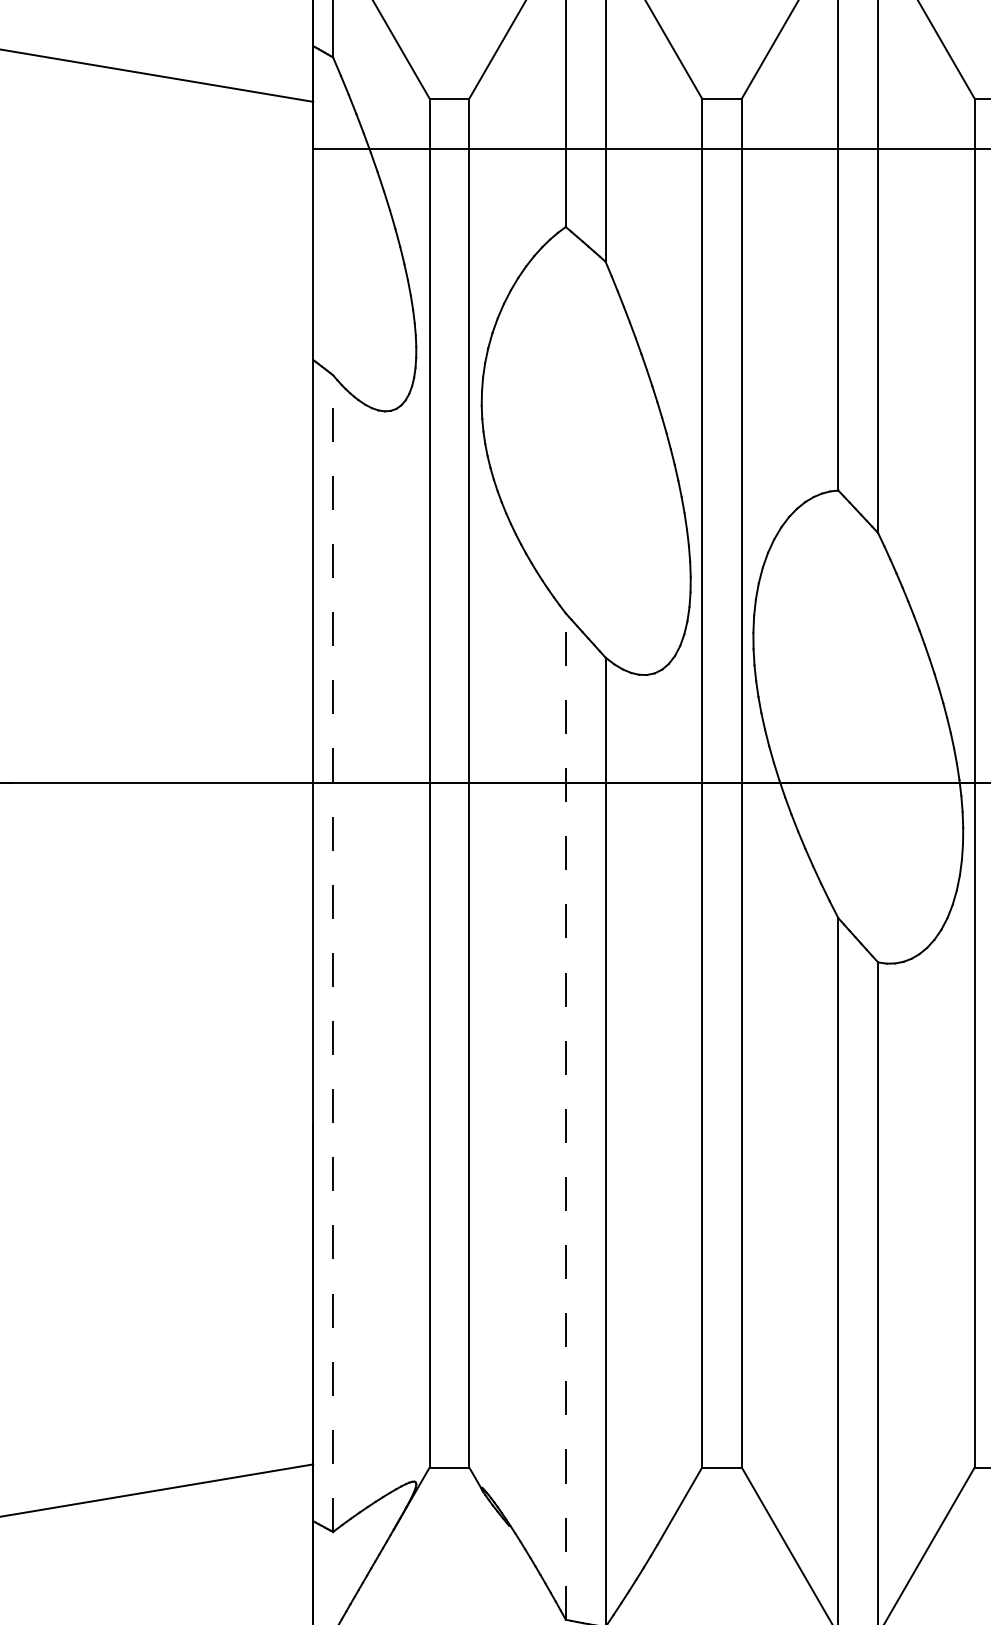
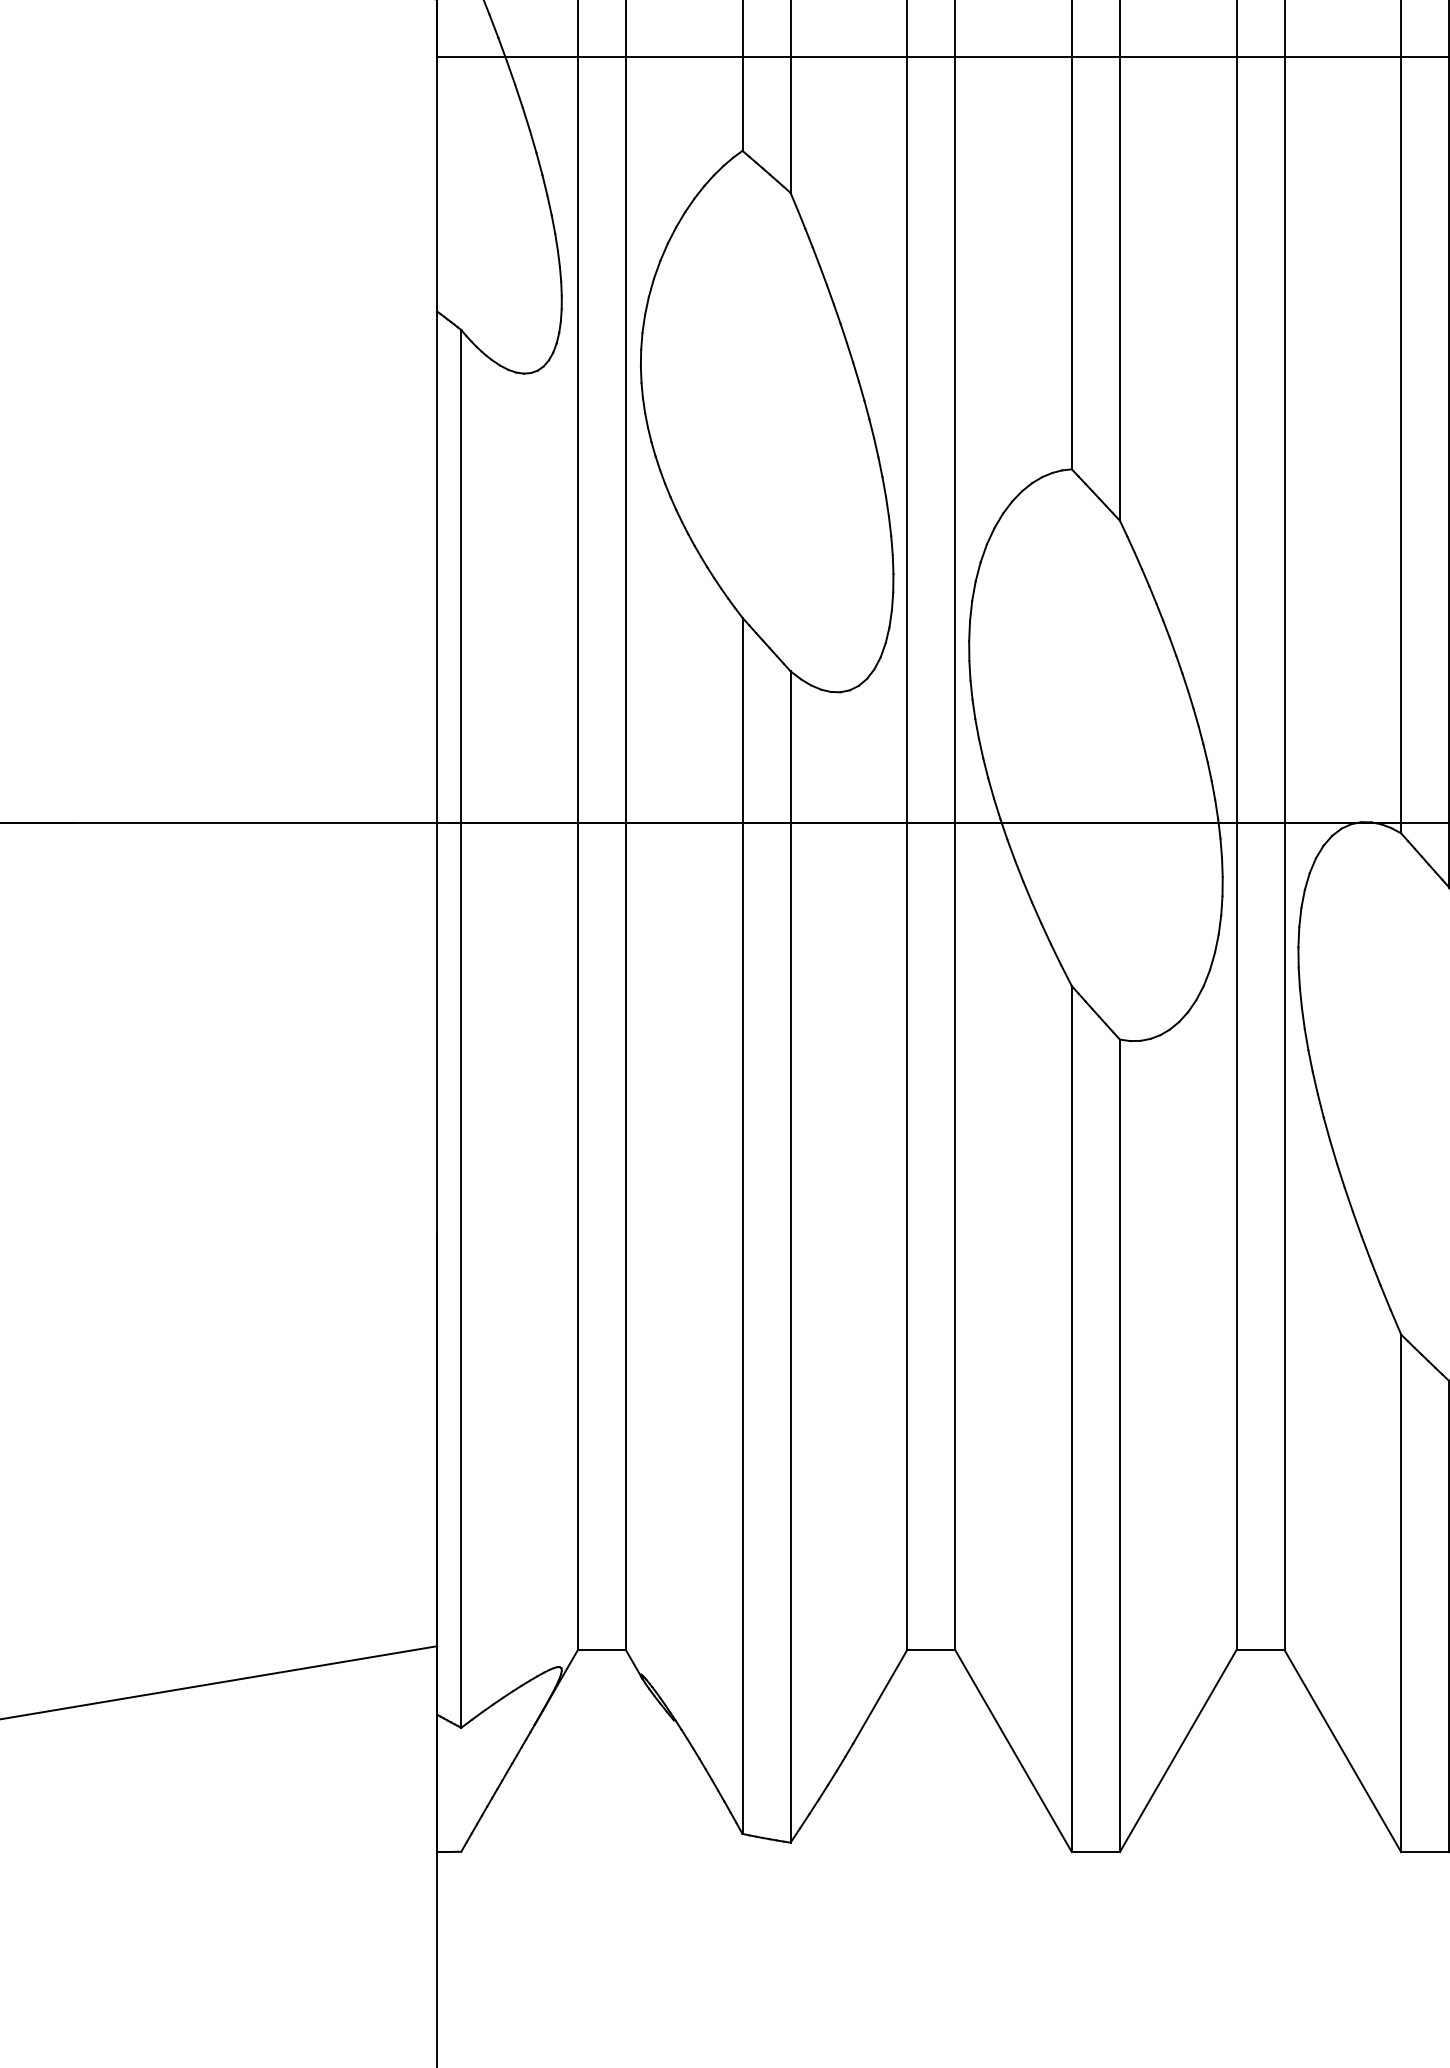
line: (333, 953) -> (461, 1028), dashed -> solid
line: (565, 1116) -> (742, 1225), dashed -> solid

